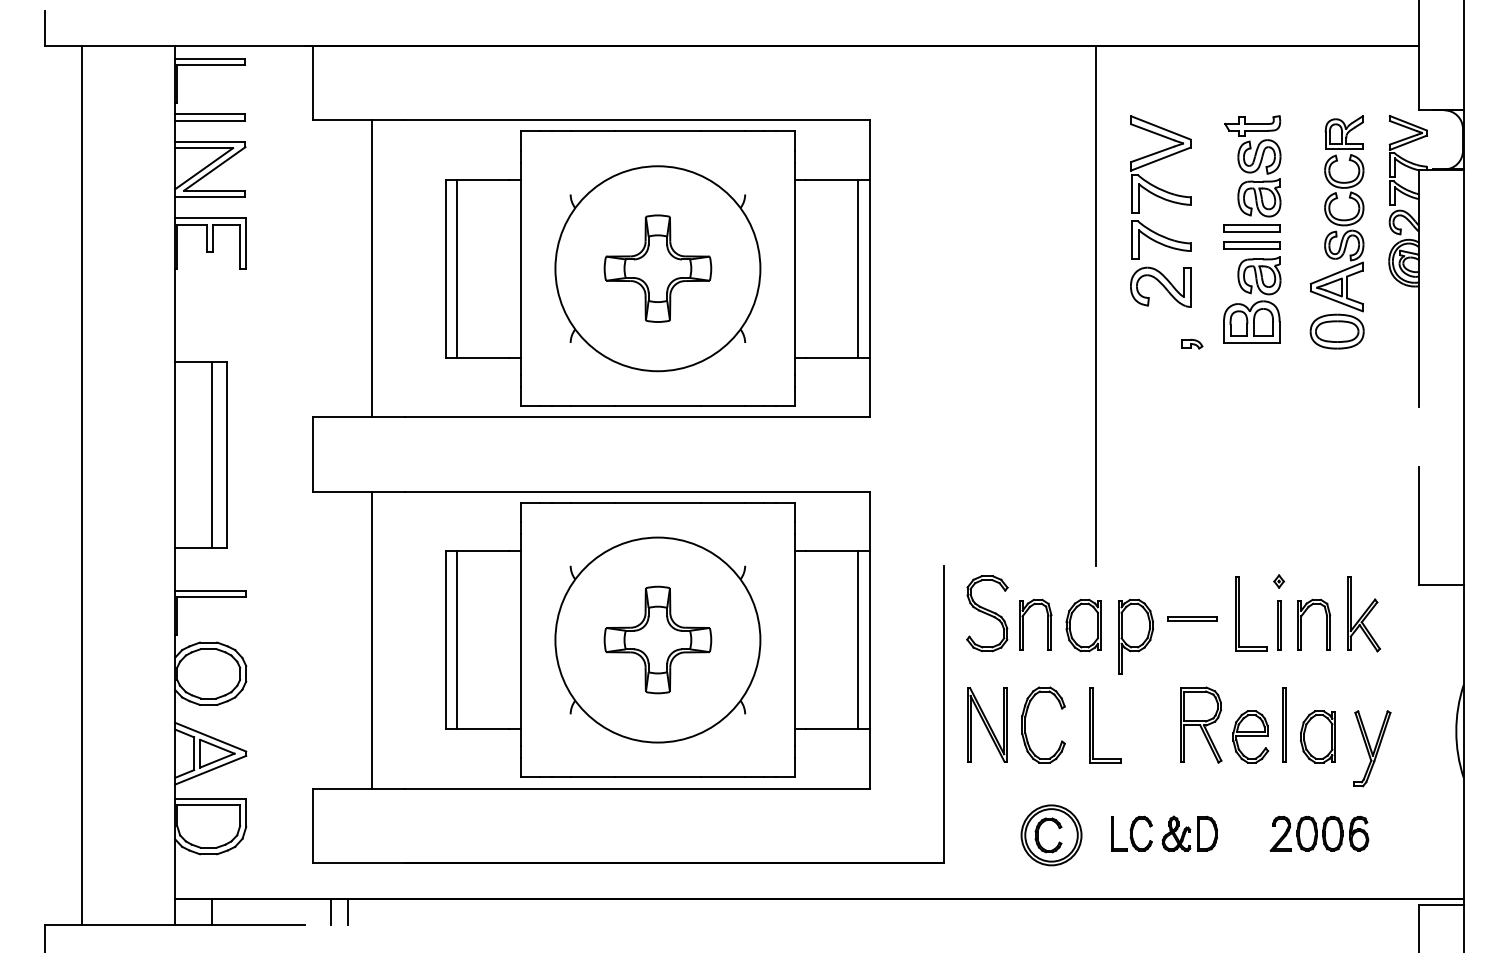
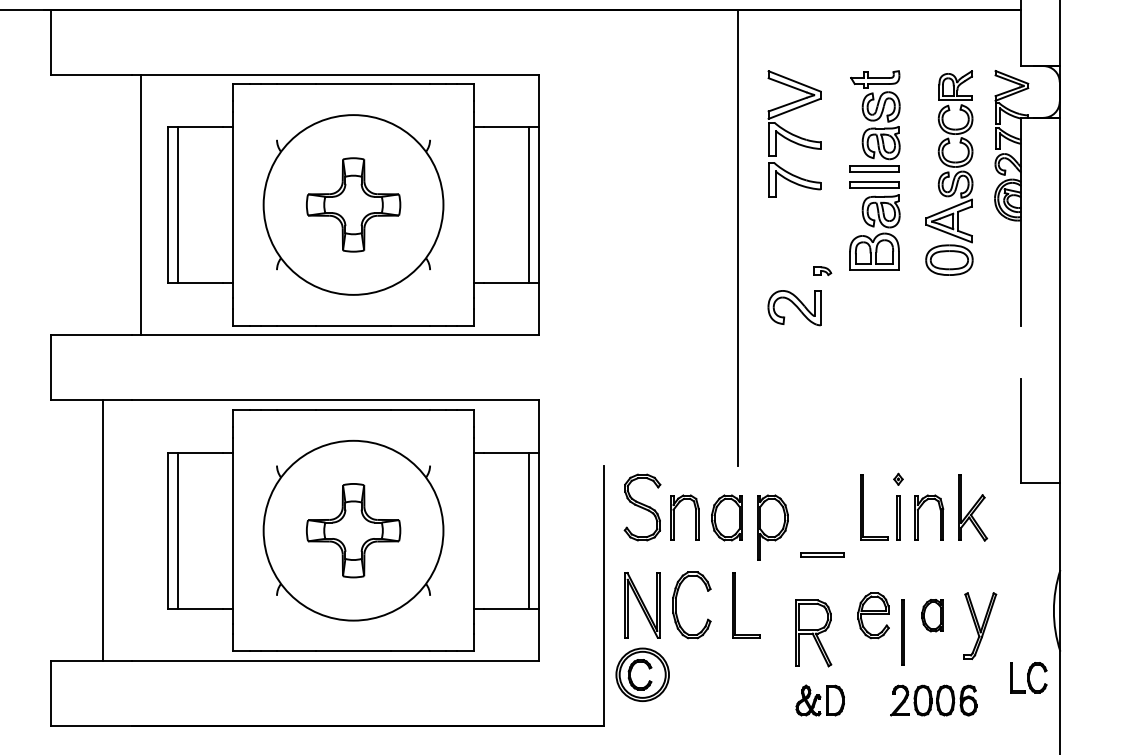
line: (372, 268) -> (141, 204), moved
part: (1160, 286) -> (794, 307), moved
part: (1192, 618) -> (822, 554), moved
part: (1201, 724) -> (813, 632), moved
line: (1283, 724) -> (902, 631), moved
part: (1317, 736) -> (932, 615), size x0.7
part: (1131, 833) -> (1028, 677), moved
part: (1051, 835) -> (642, 674), moved

